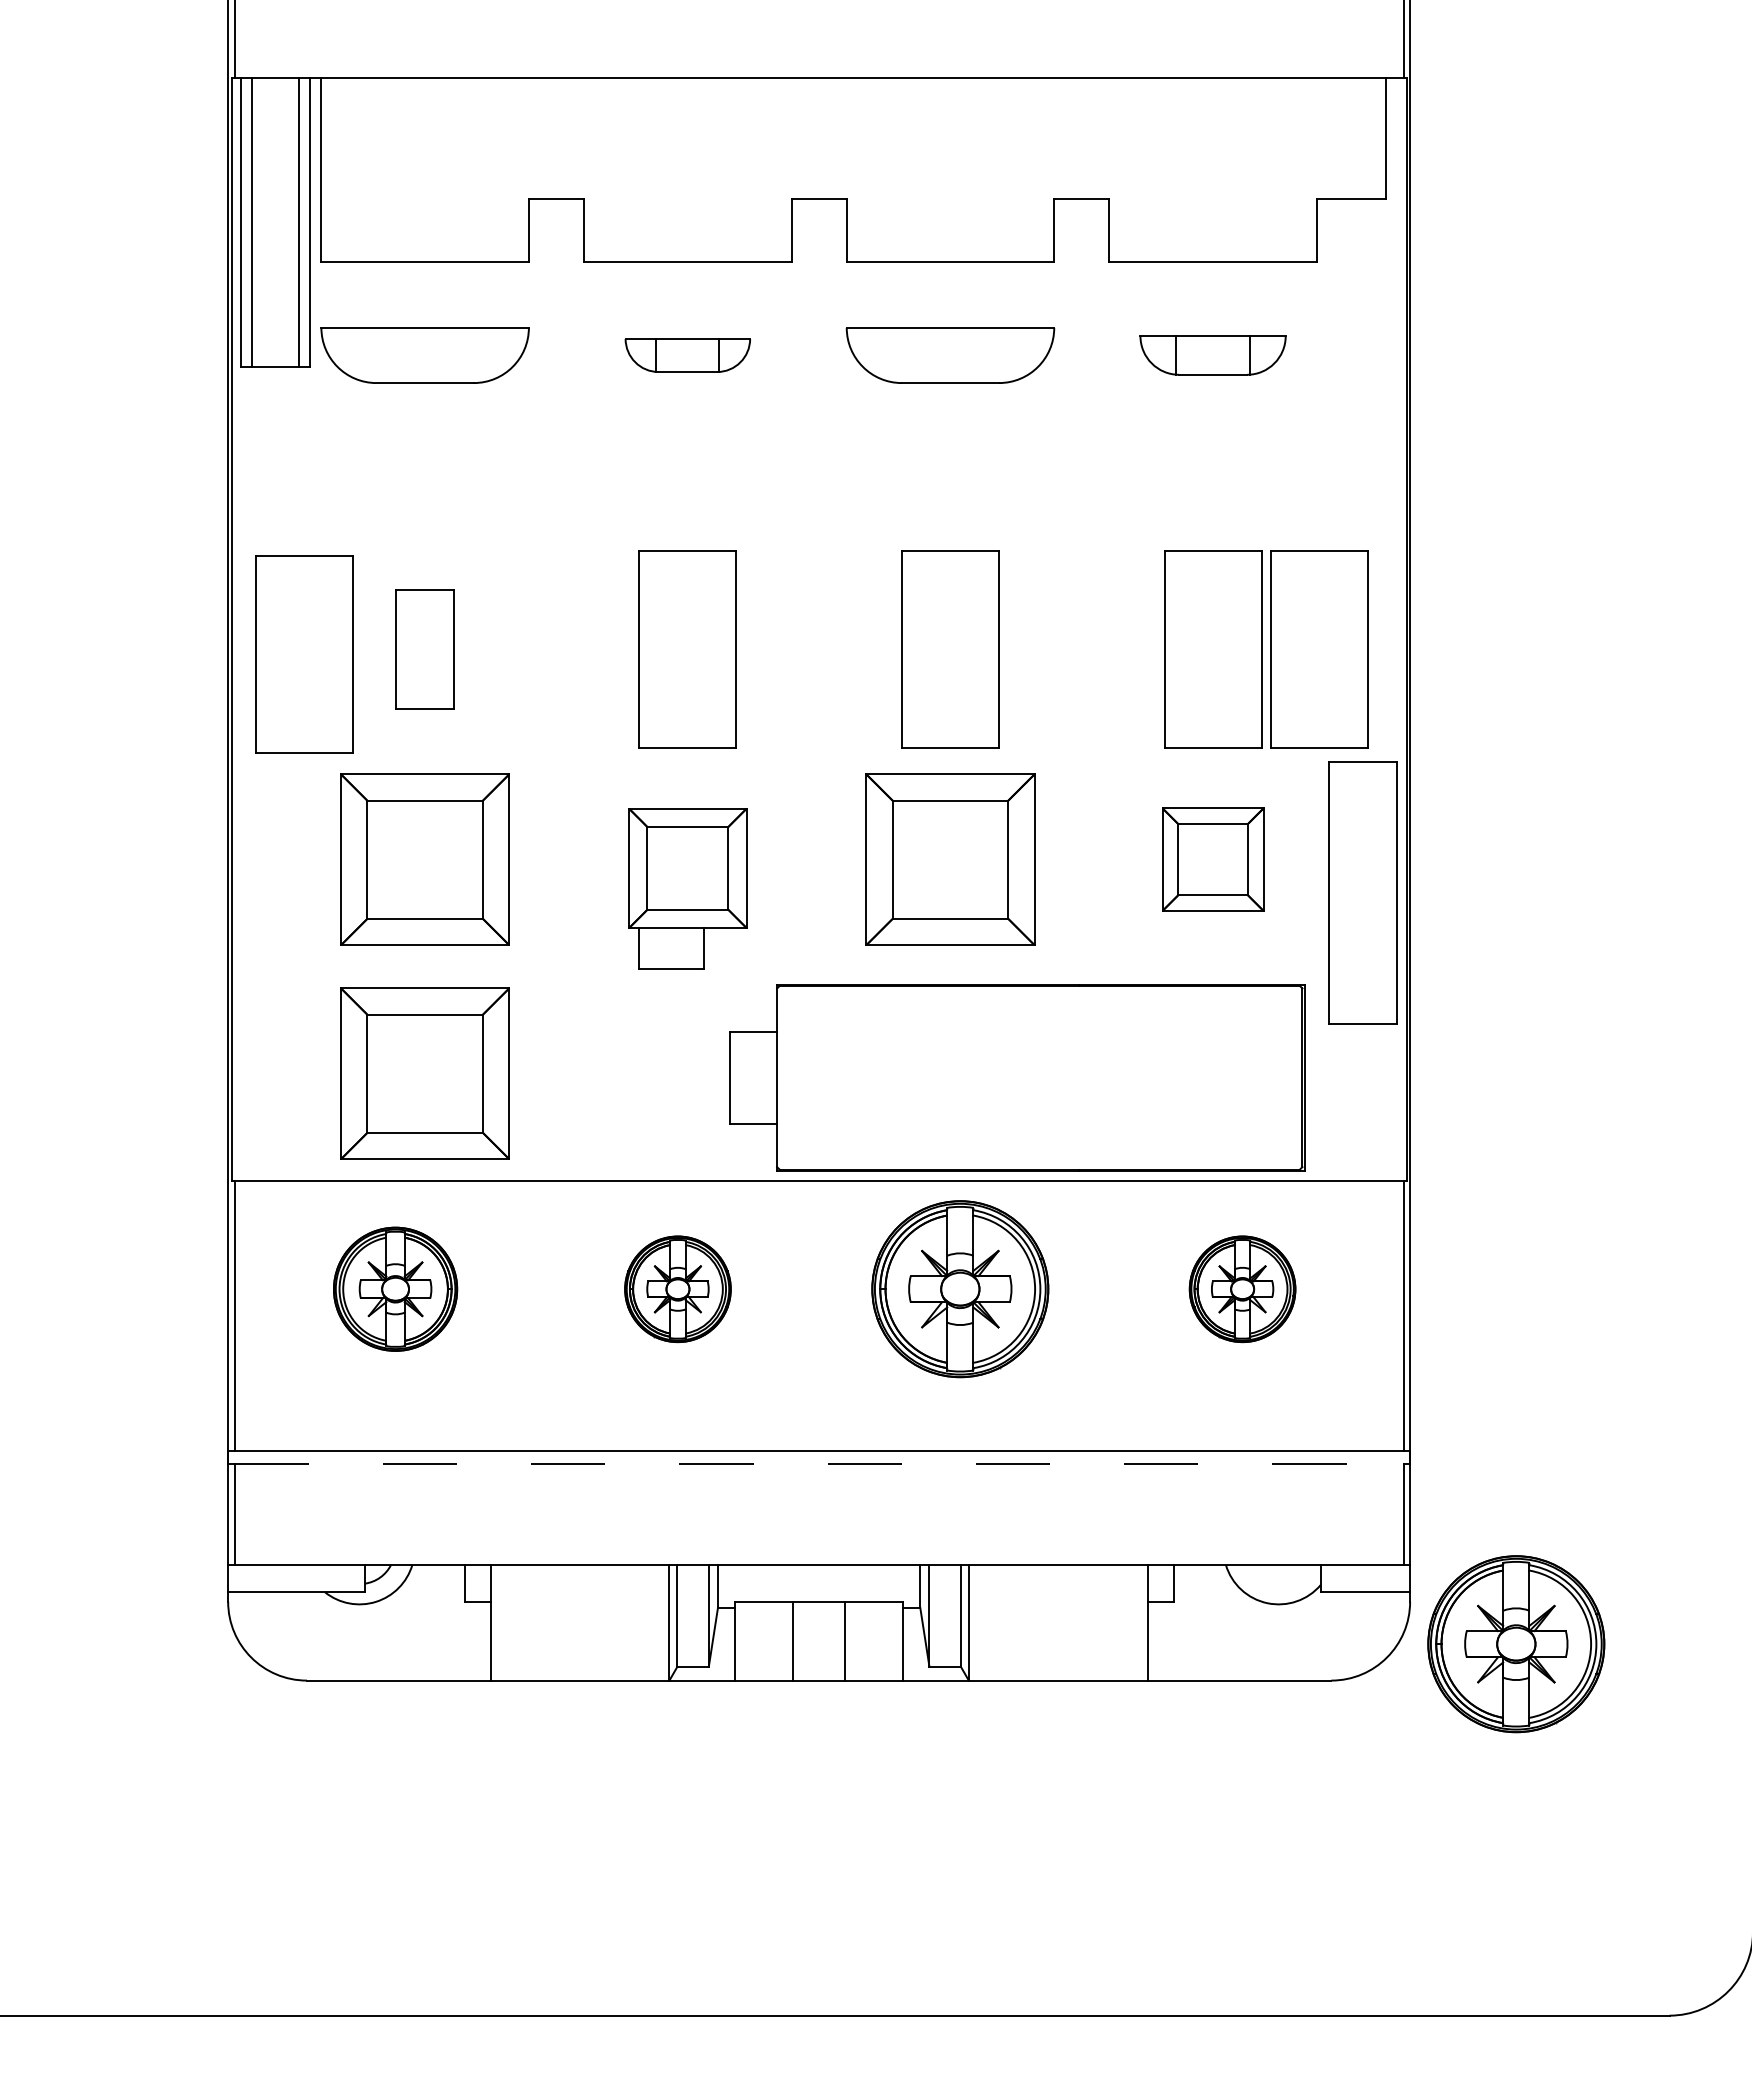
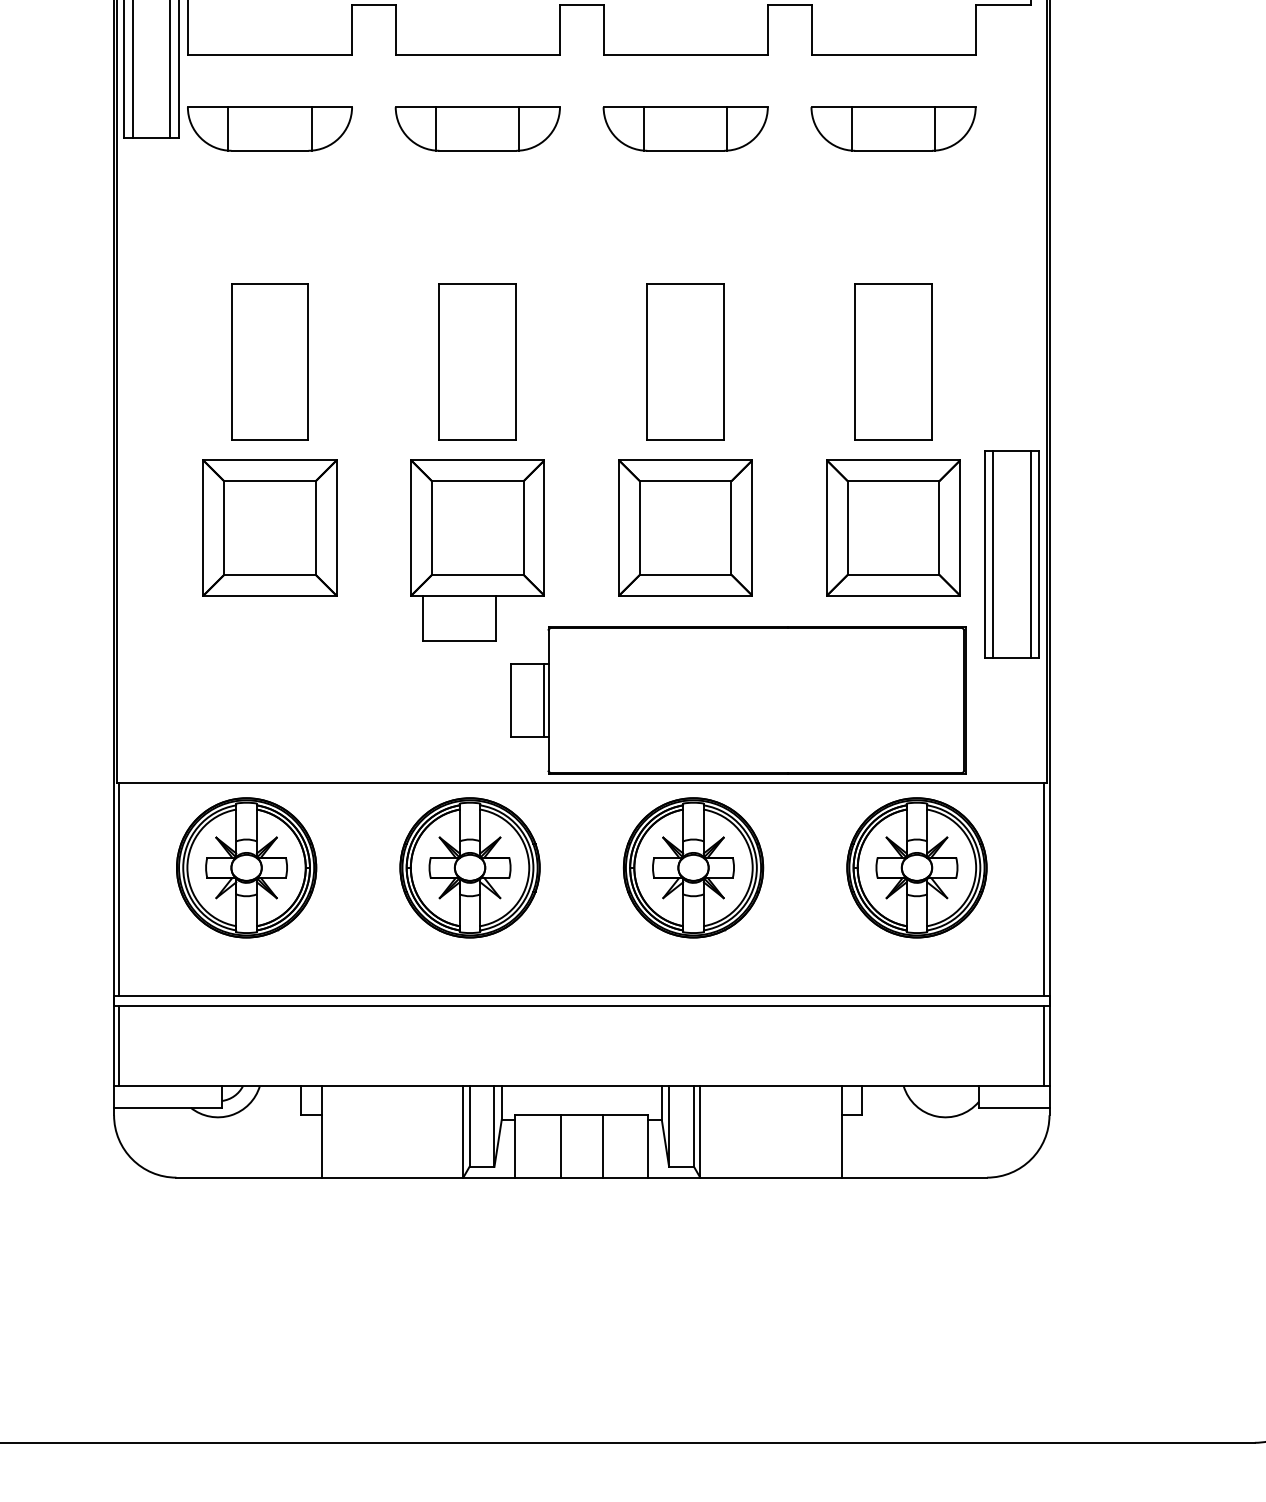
line: (372, 354) -> (228, 128), added
line: (477, 354) -> (311, 128), added
line: (897, 354) -> (643, 128), added
line: (1003, 354) -> (727, 128), added
part: (687, 355) -> (477, 128), size x1.67
part: (1212, 355) -> (893, 128), size x1.43
part: (425, 649) -> (270, 361), size x1.67
part: (1319, 649) -> (977, 361), removed
part: (304, 654) -> (174, 365), removed
part: (1212, 859) -> (893, 527), size x1.67
part: (687, 888) -> (477, 550), size x1.43
line: (1339, 892) -> (993, 553), added
line: (1386, 892) -> (1030, 553), added
part: (424, 1073) -> (269, 697), removed
line: (771, 1077) -> (544, 700), added
part: (395, 1289) -> (246, 868), size x1.43
part: (677, 1289) -> (469, 868), size x1.67
part: (1242, 1289) -> (916, 868), size x1.67
line: (819, 1463) -> (582, 1005), dashed -> solid
part: (1516, 1644) -> (1133, 1149), removed

